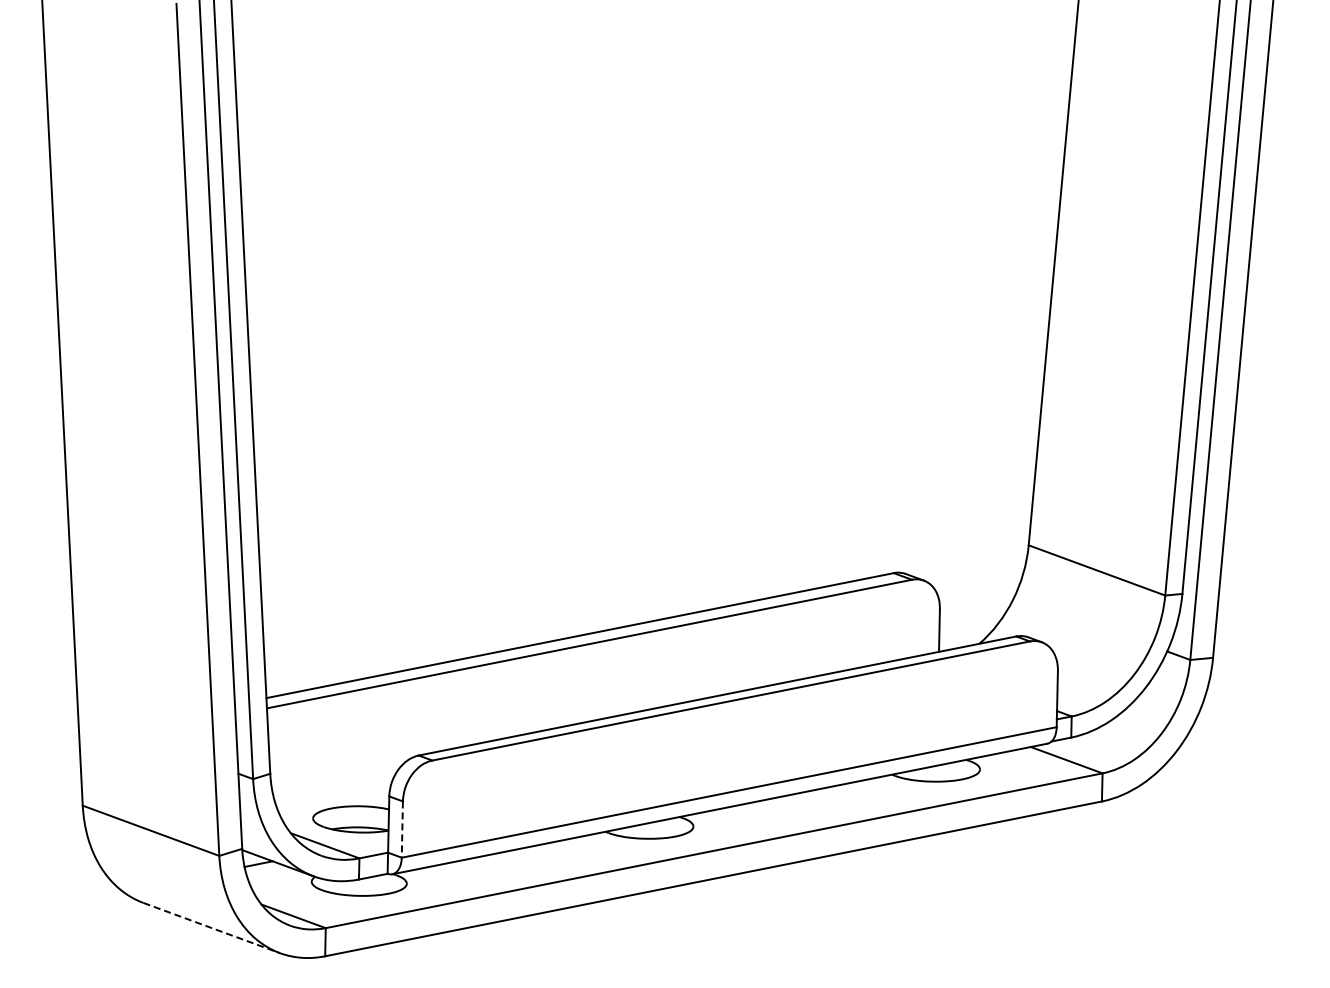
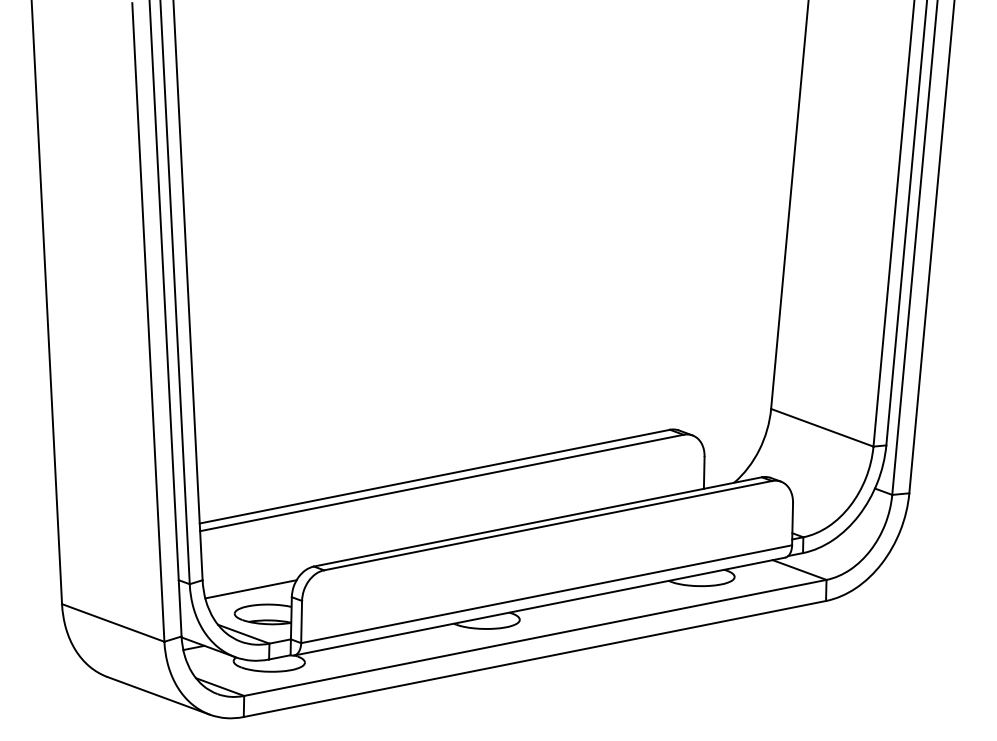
line: (334, 785) -> (250, 589), added
line: (402, 830) -> (301, 622), dashed -> solid
line: (211, 928) -> (158, 696), dashed -> solid

